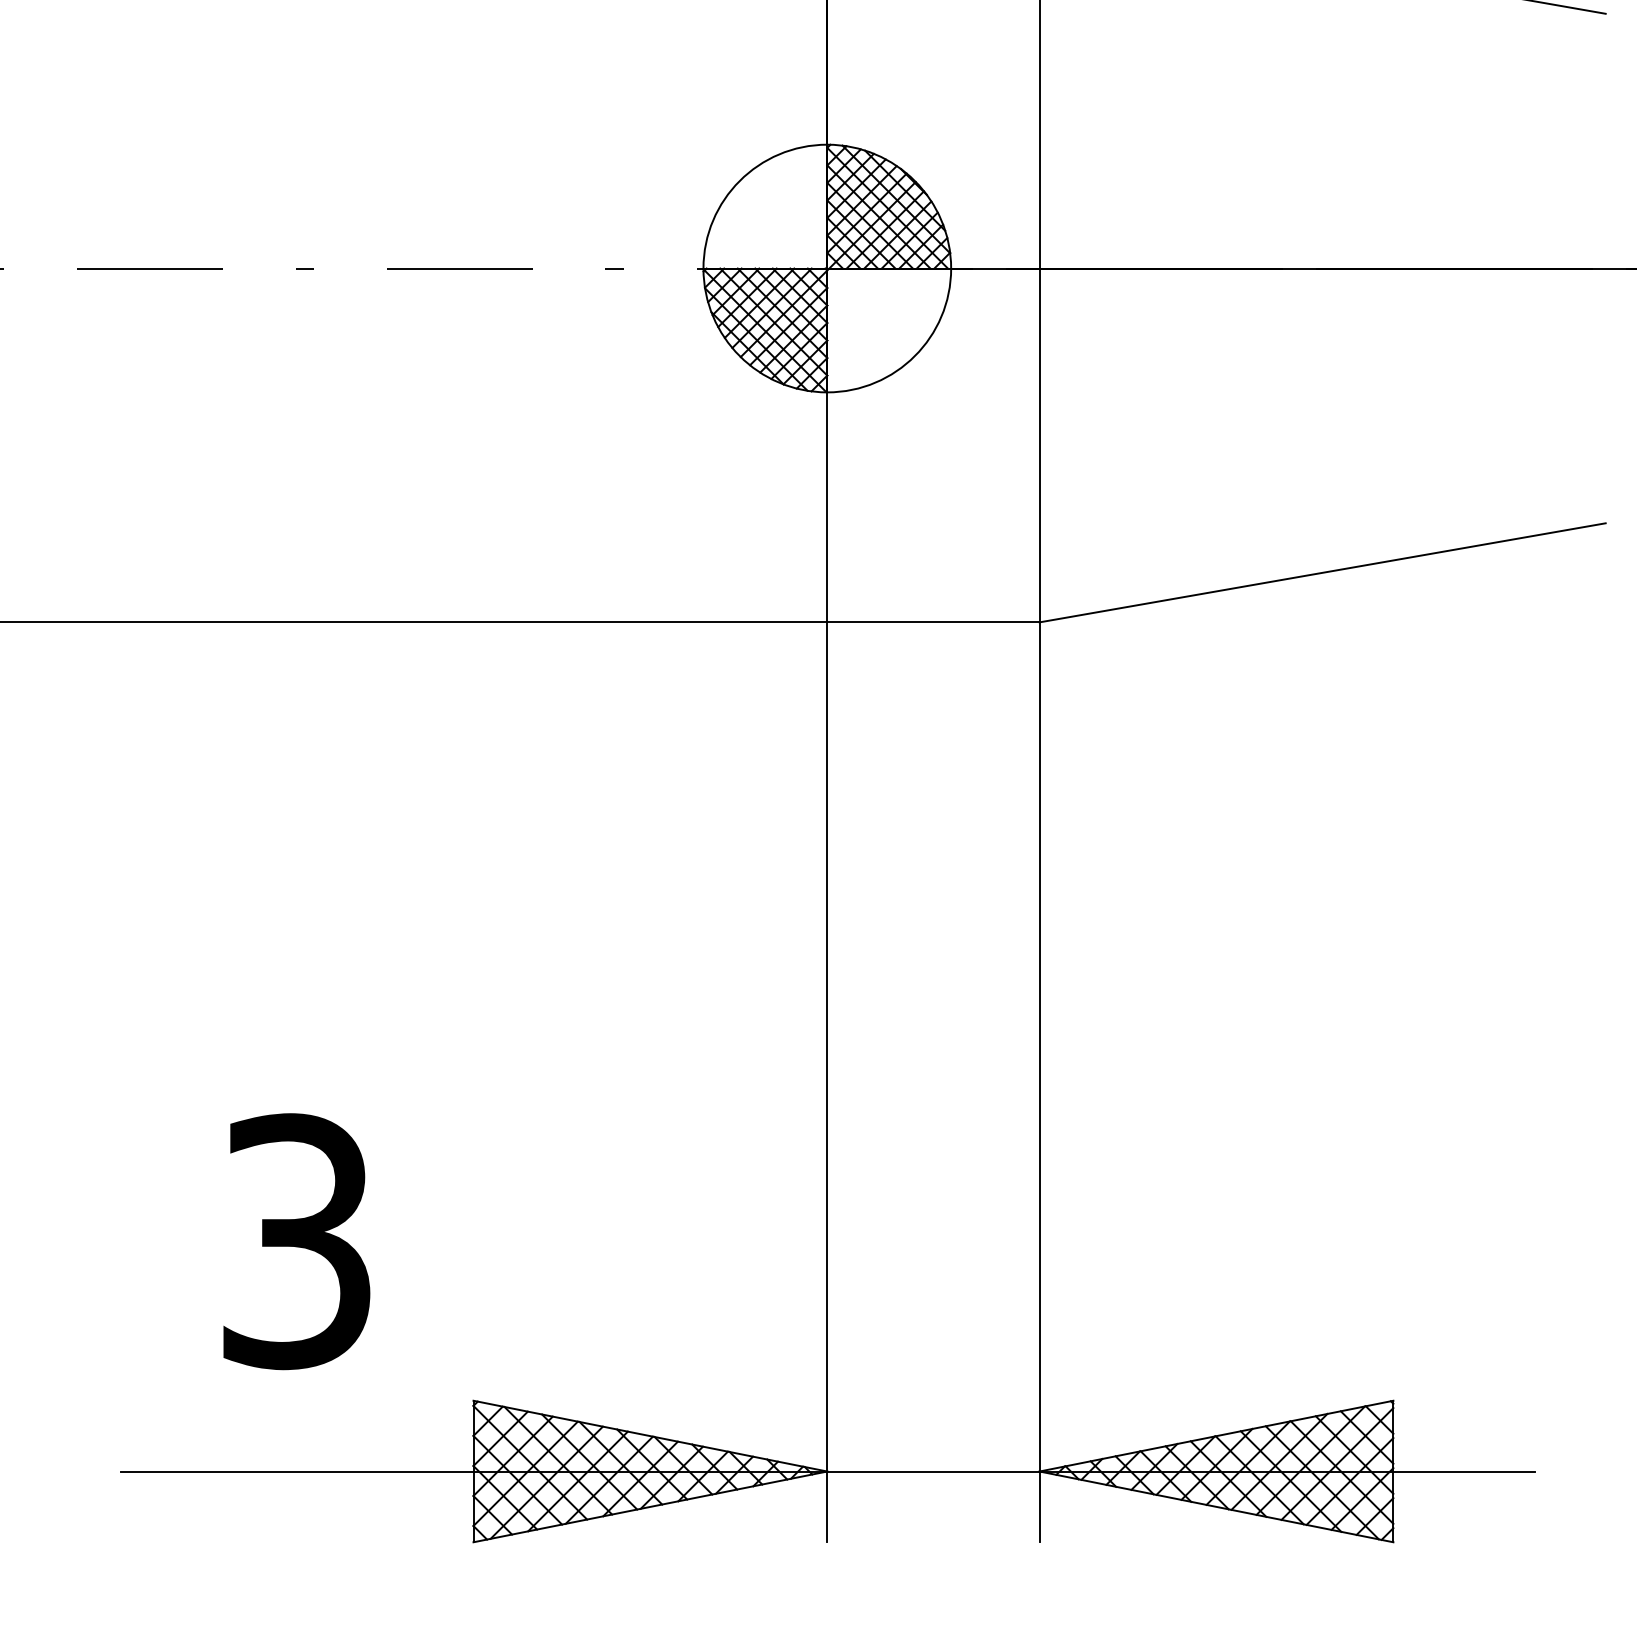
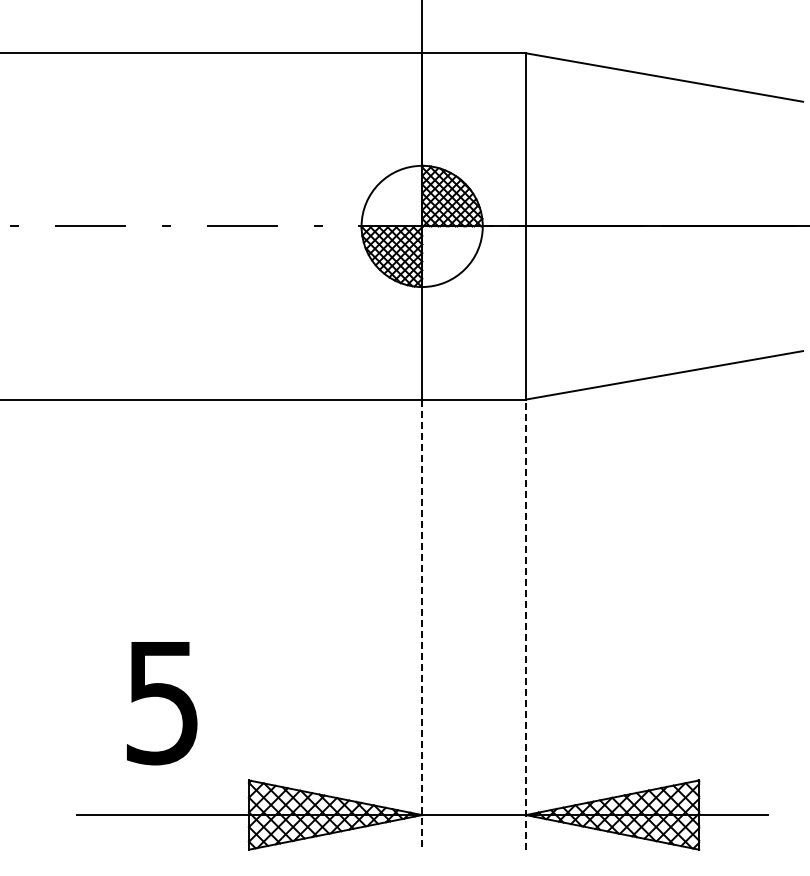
line: (1040, 1082) -> (526, 624), solid -> dashed
line: (827, 1084) -> (422, 625), solid -> dashed
text: (296, 1241) -> (162, 702), 3 -> 5

